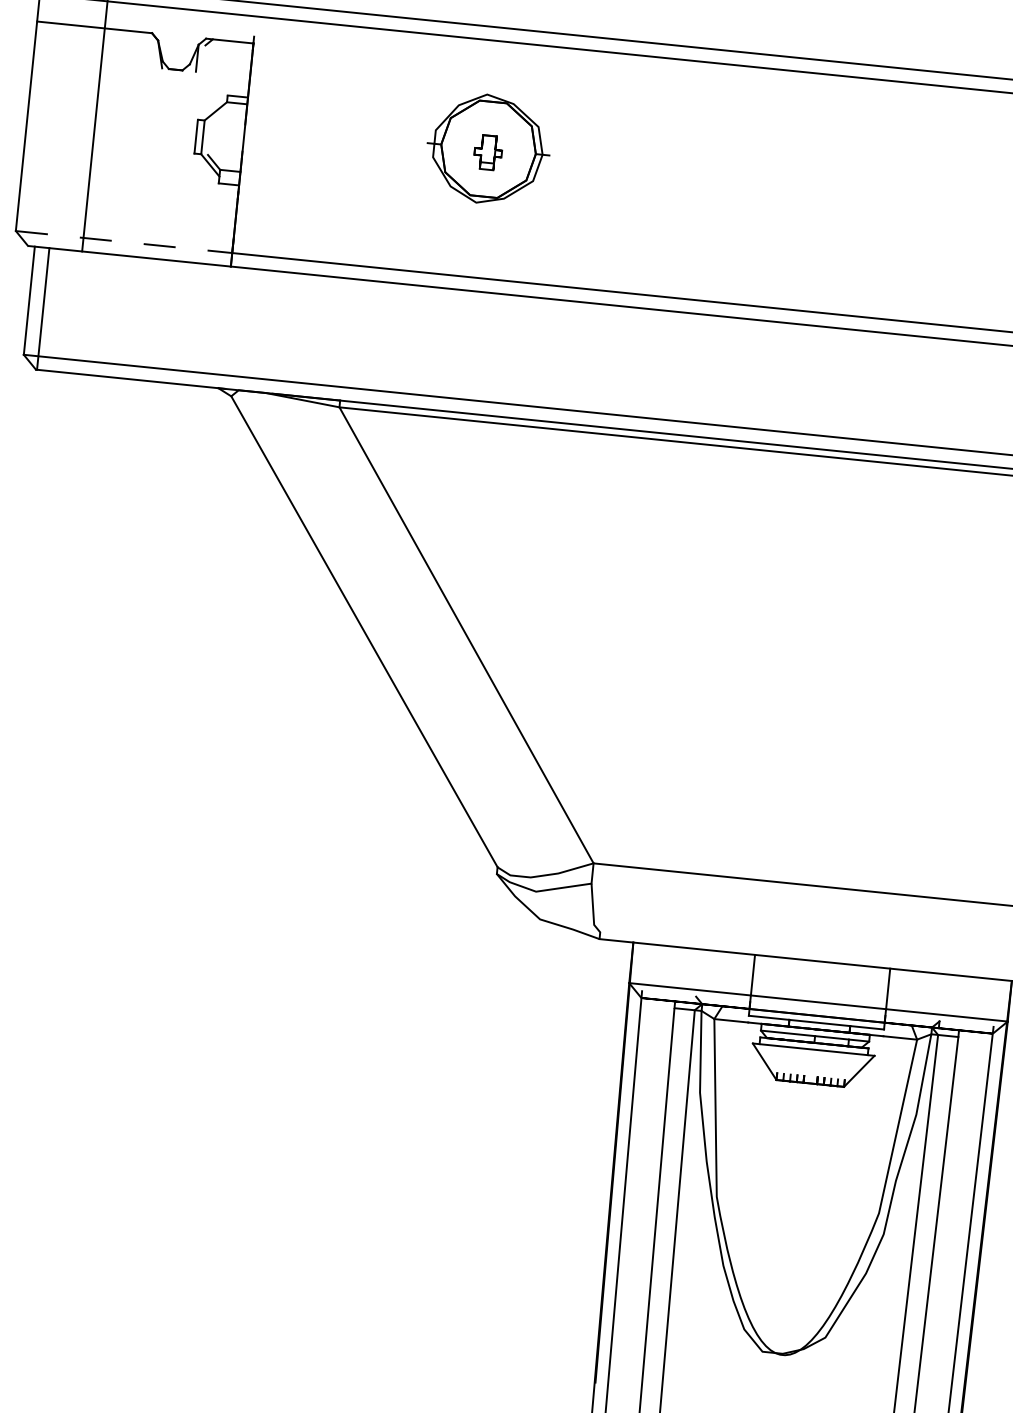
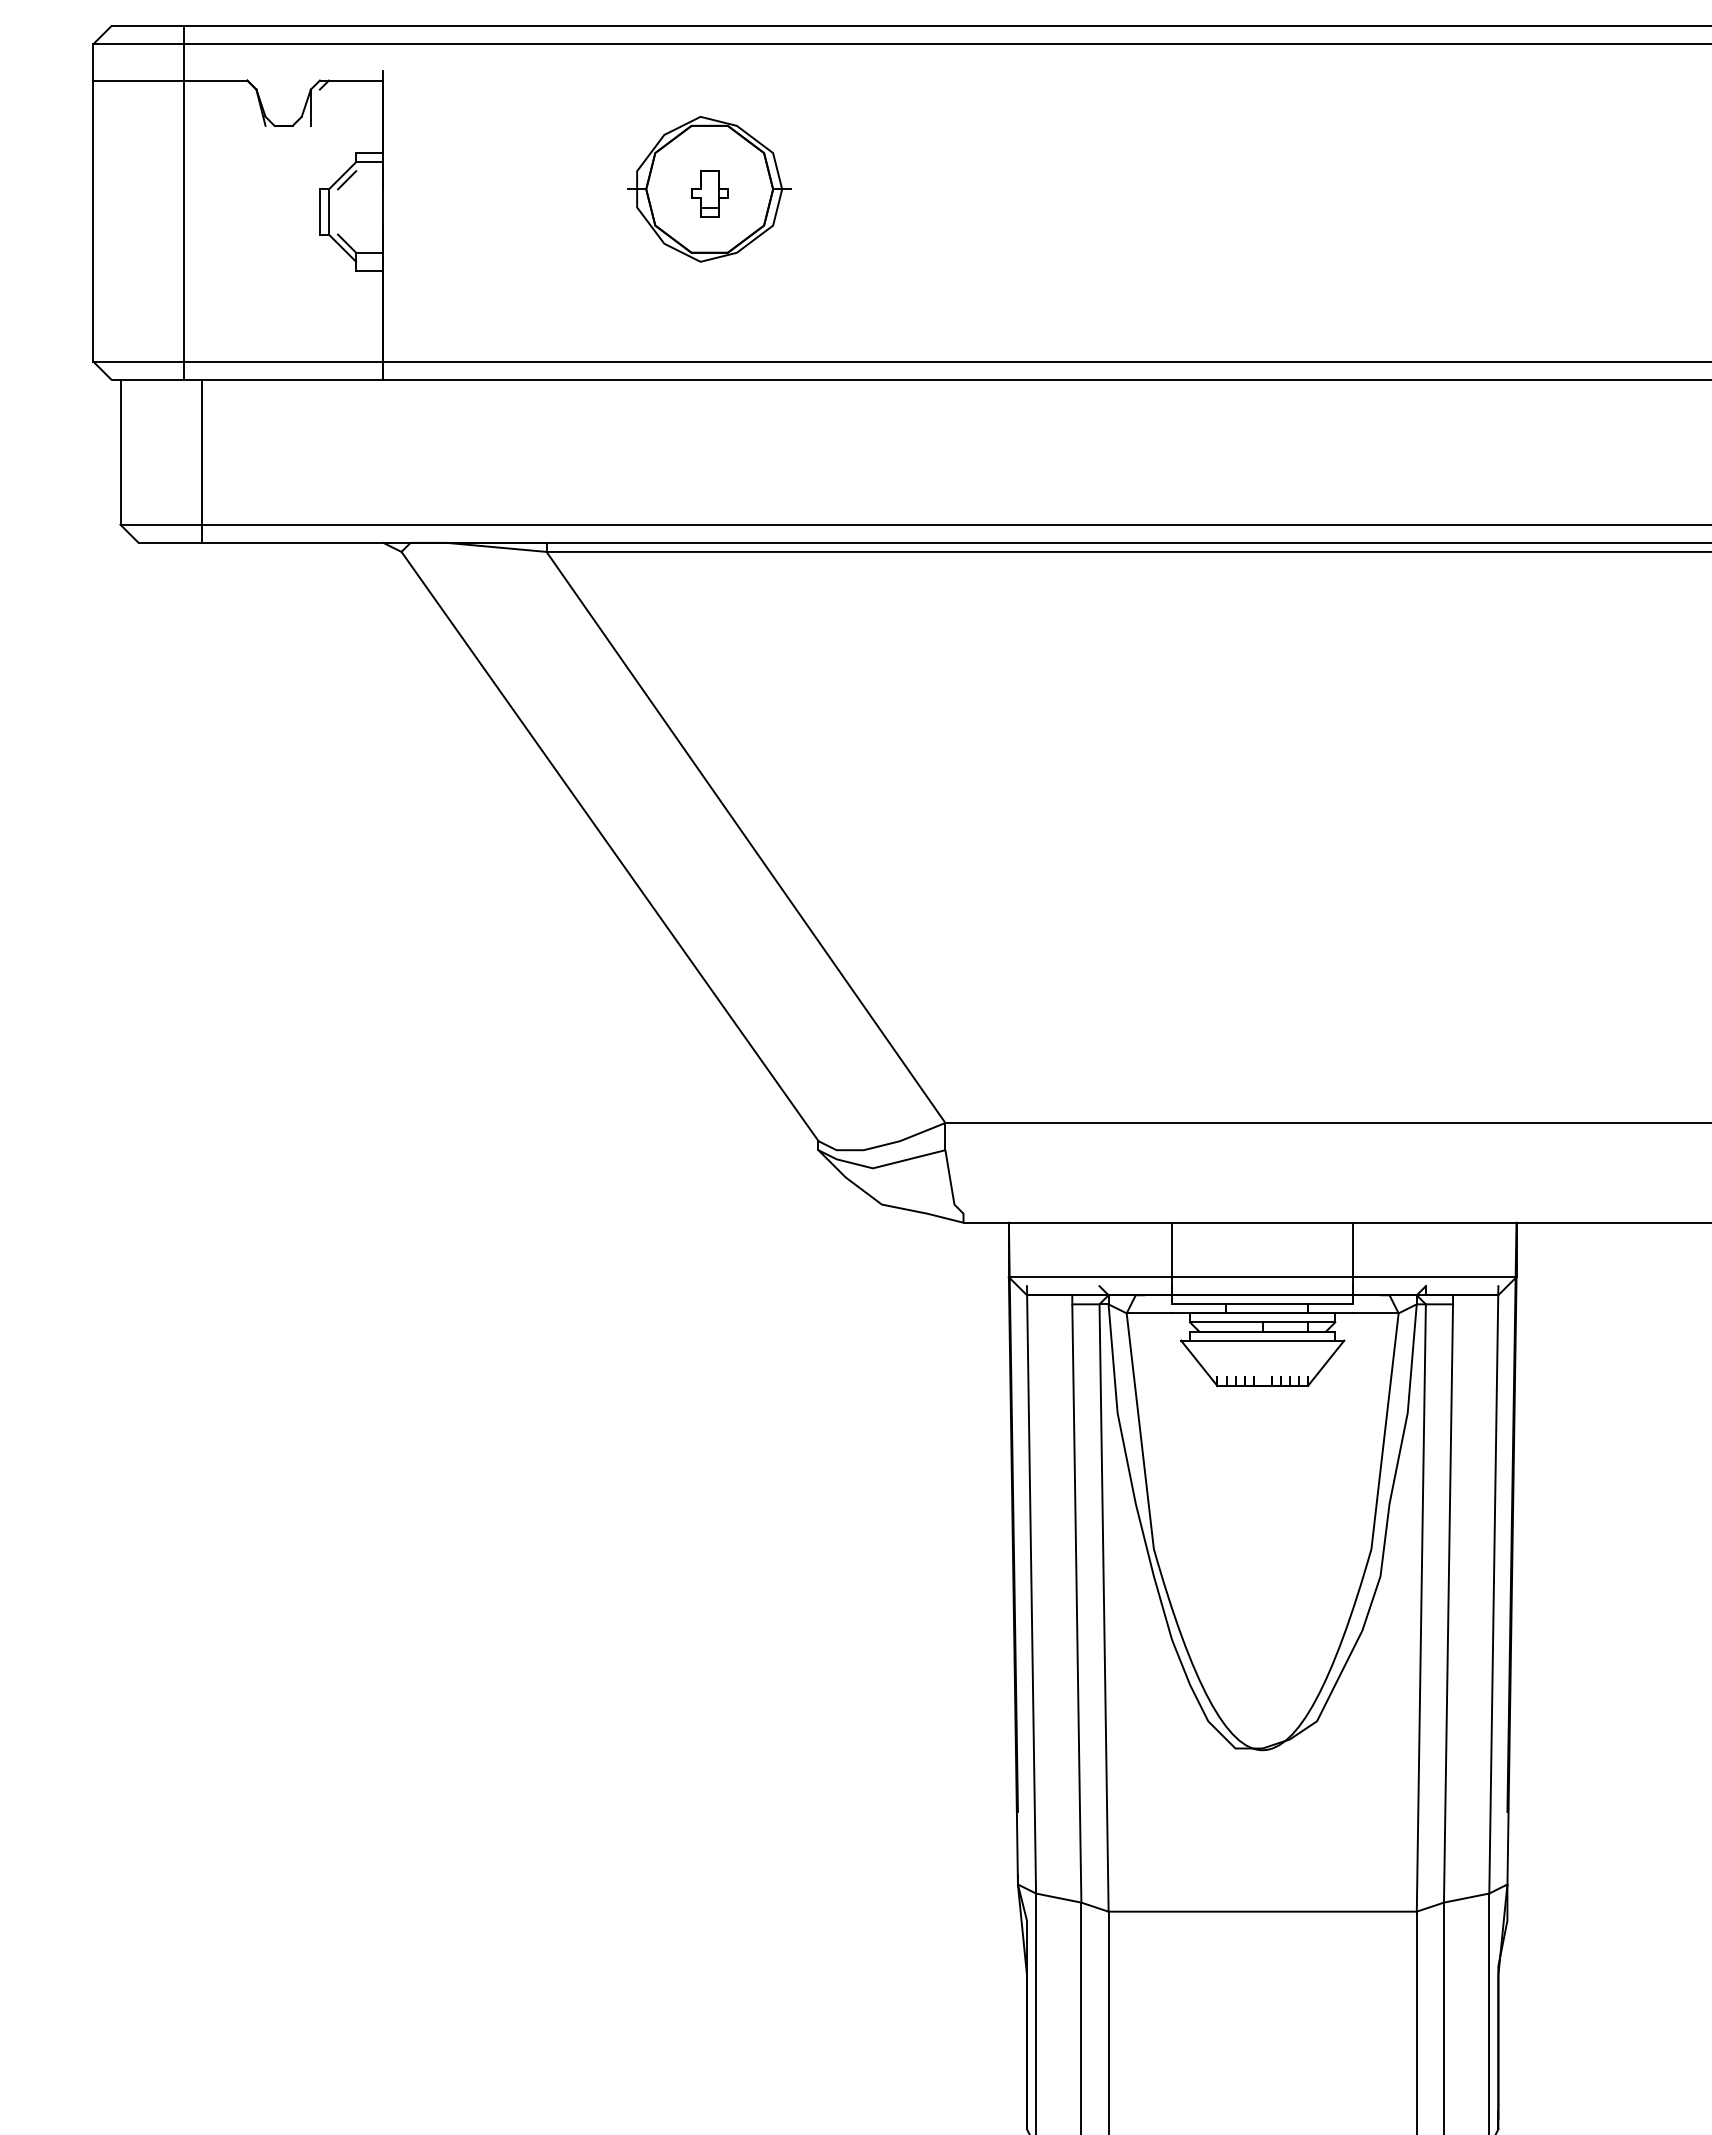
line: (219, 115) -> (347, 180), added
line: (124, 241) -> (238, 361), dashed -> solid
line: (43, 308) -> (202, 460), moved

